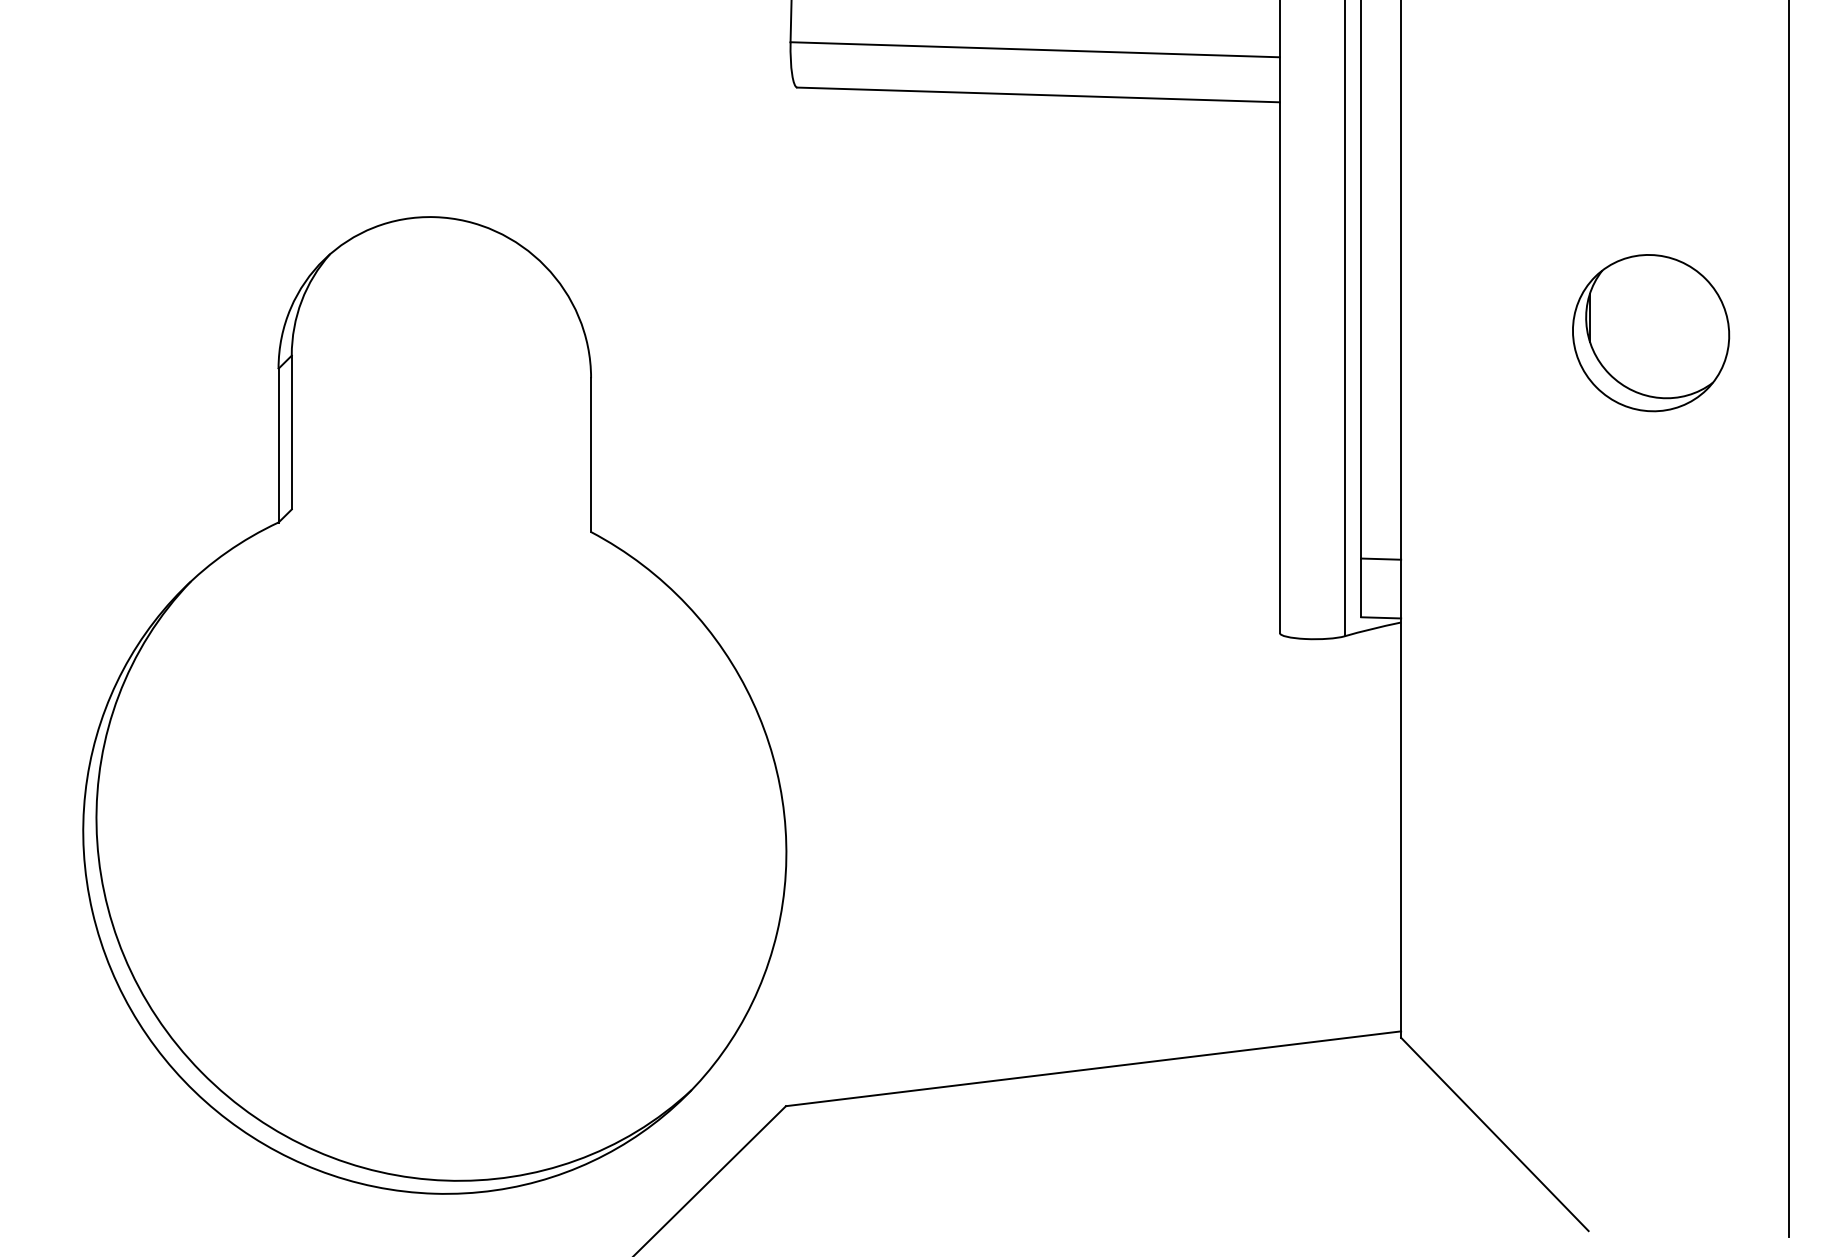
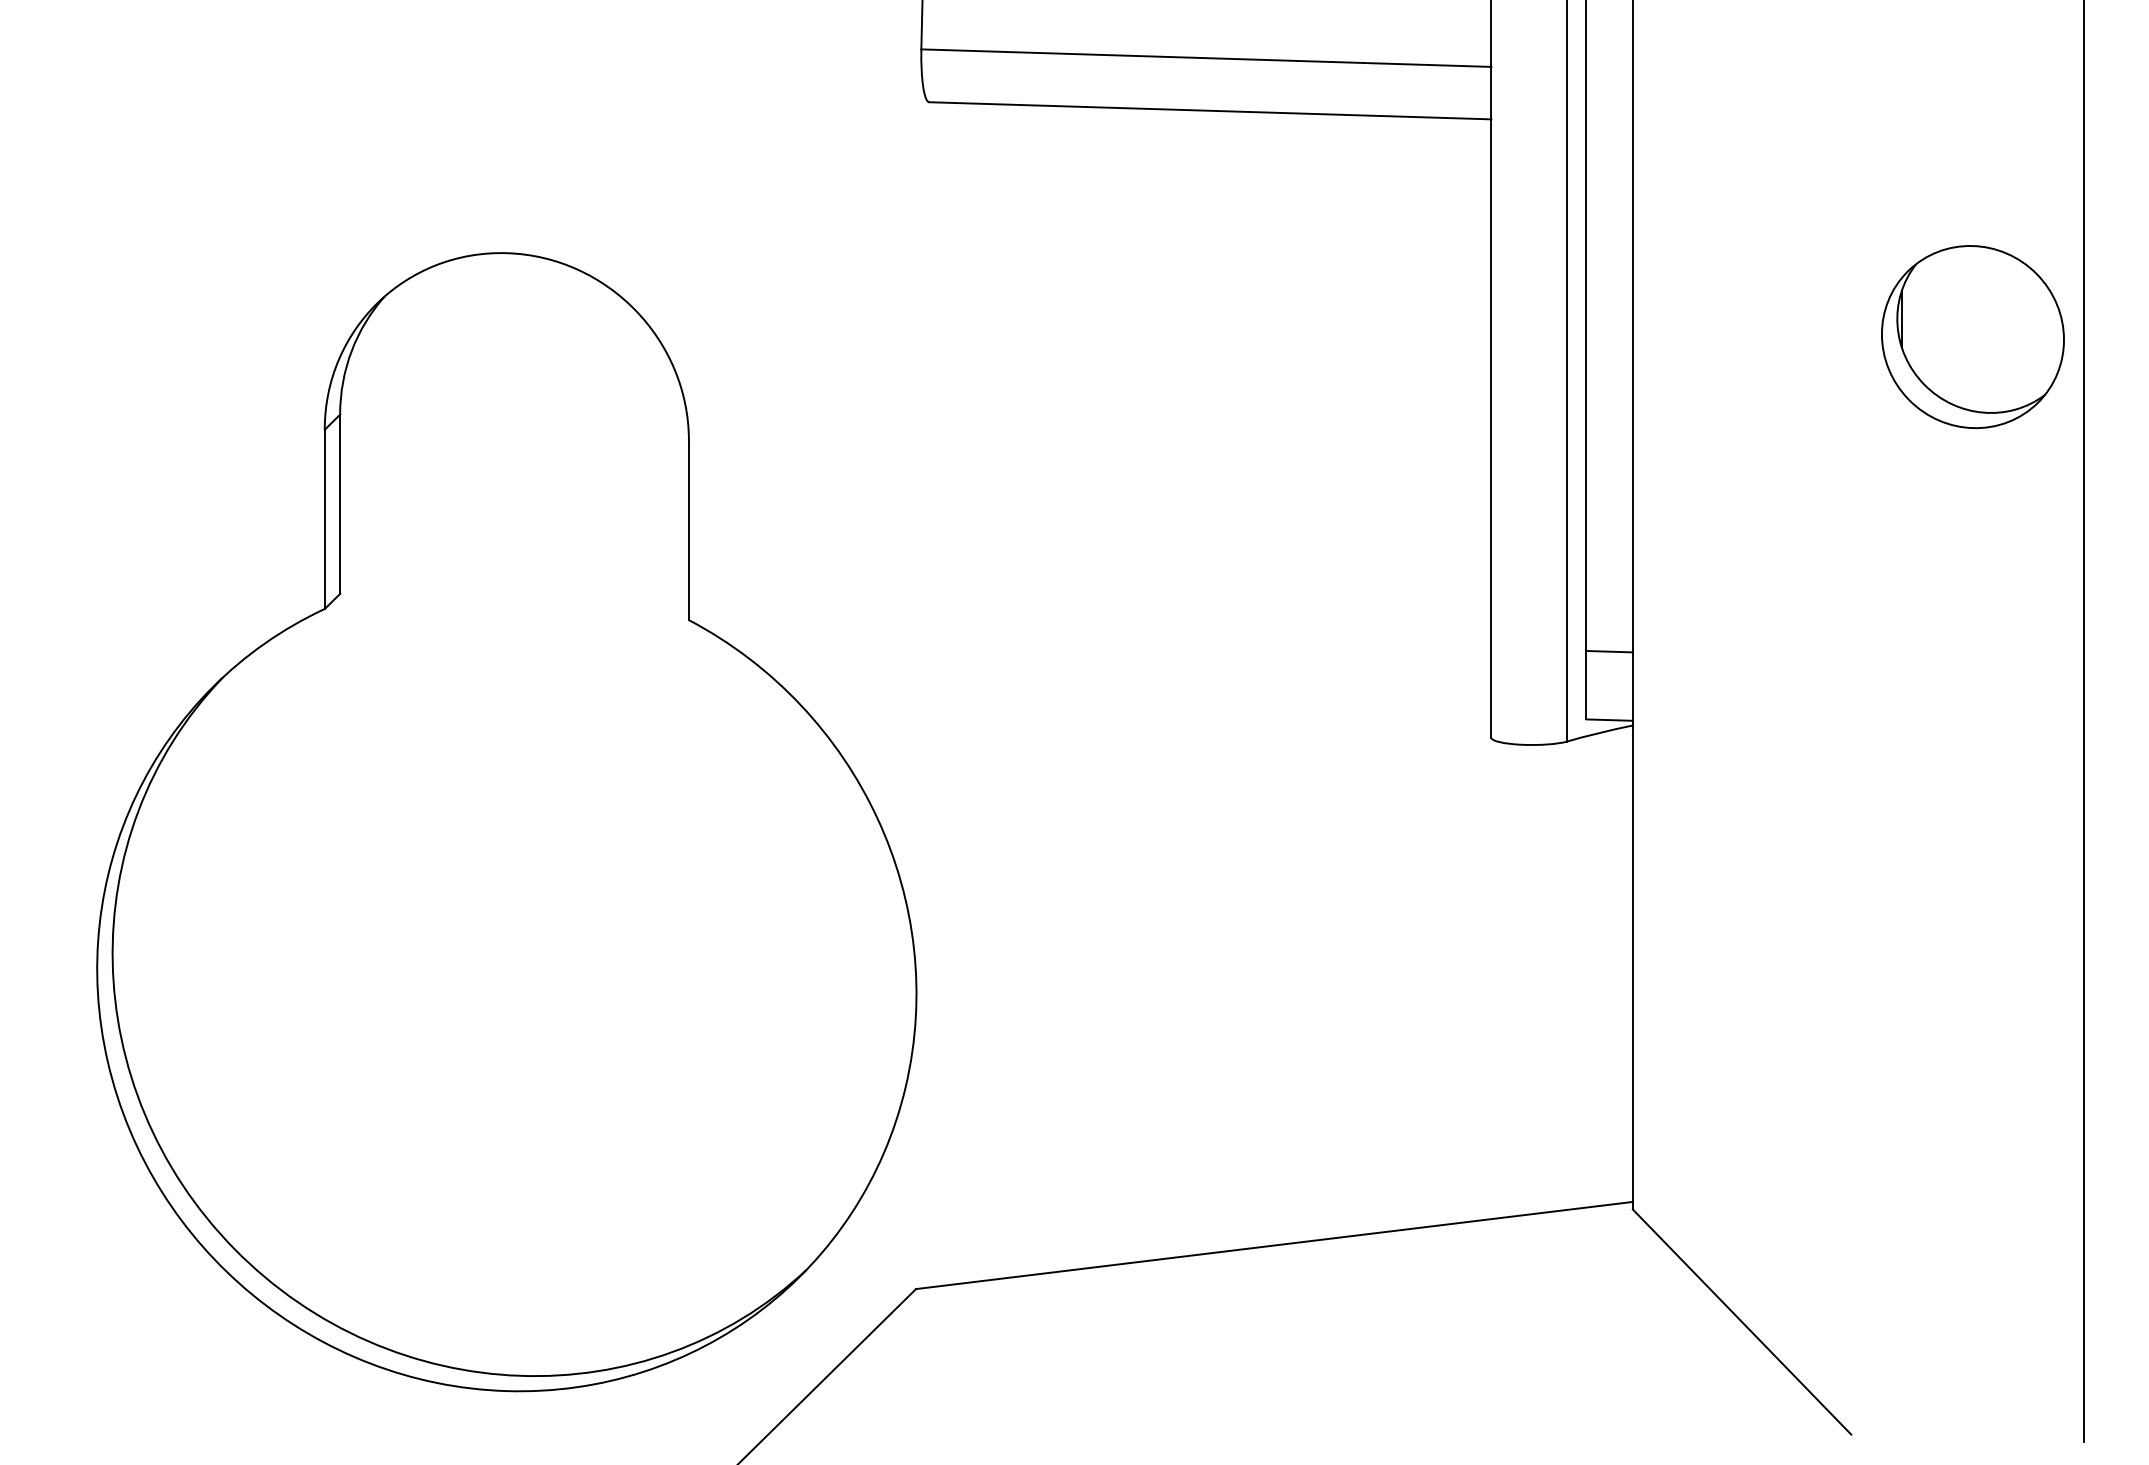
part: (1651, 333) -> (1973, 337), moved

